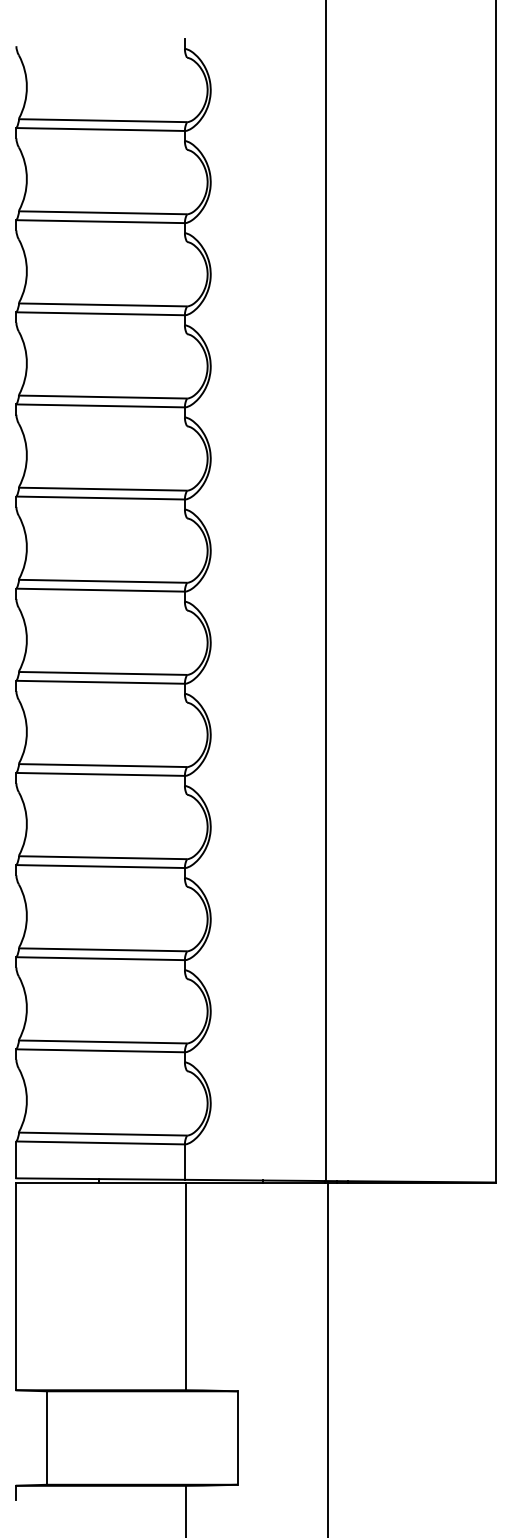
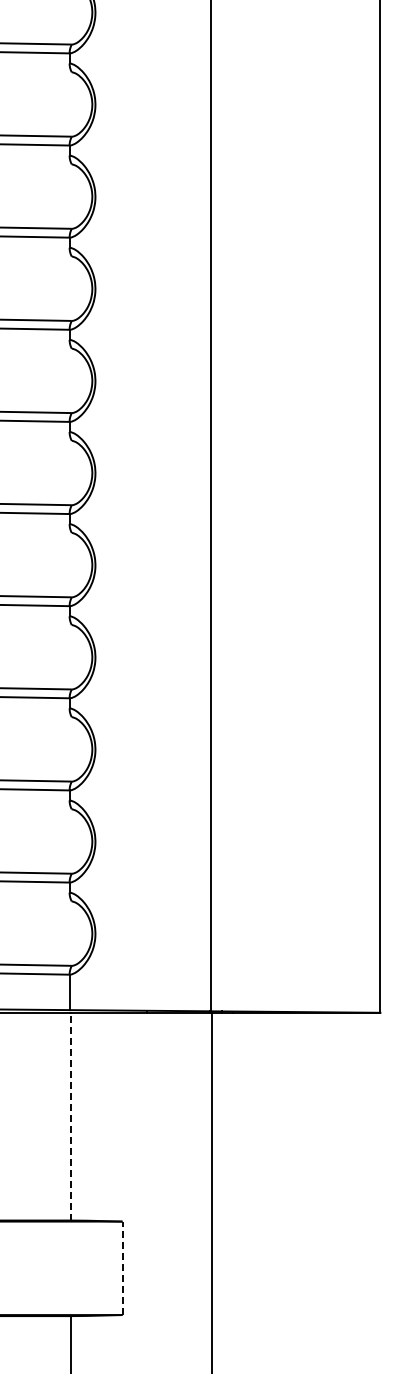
line: (186, 1286) -> (71, 1116), solid -> dashed
line: (237, 1438) -> (122, 1268), solid -> dashed

